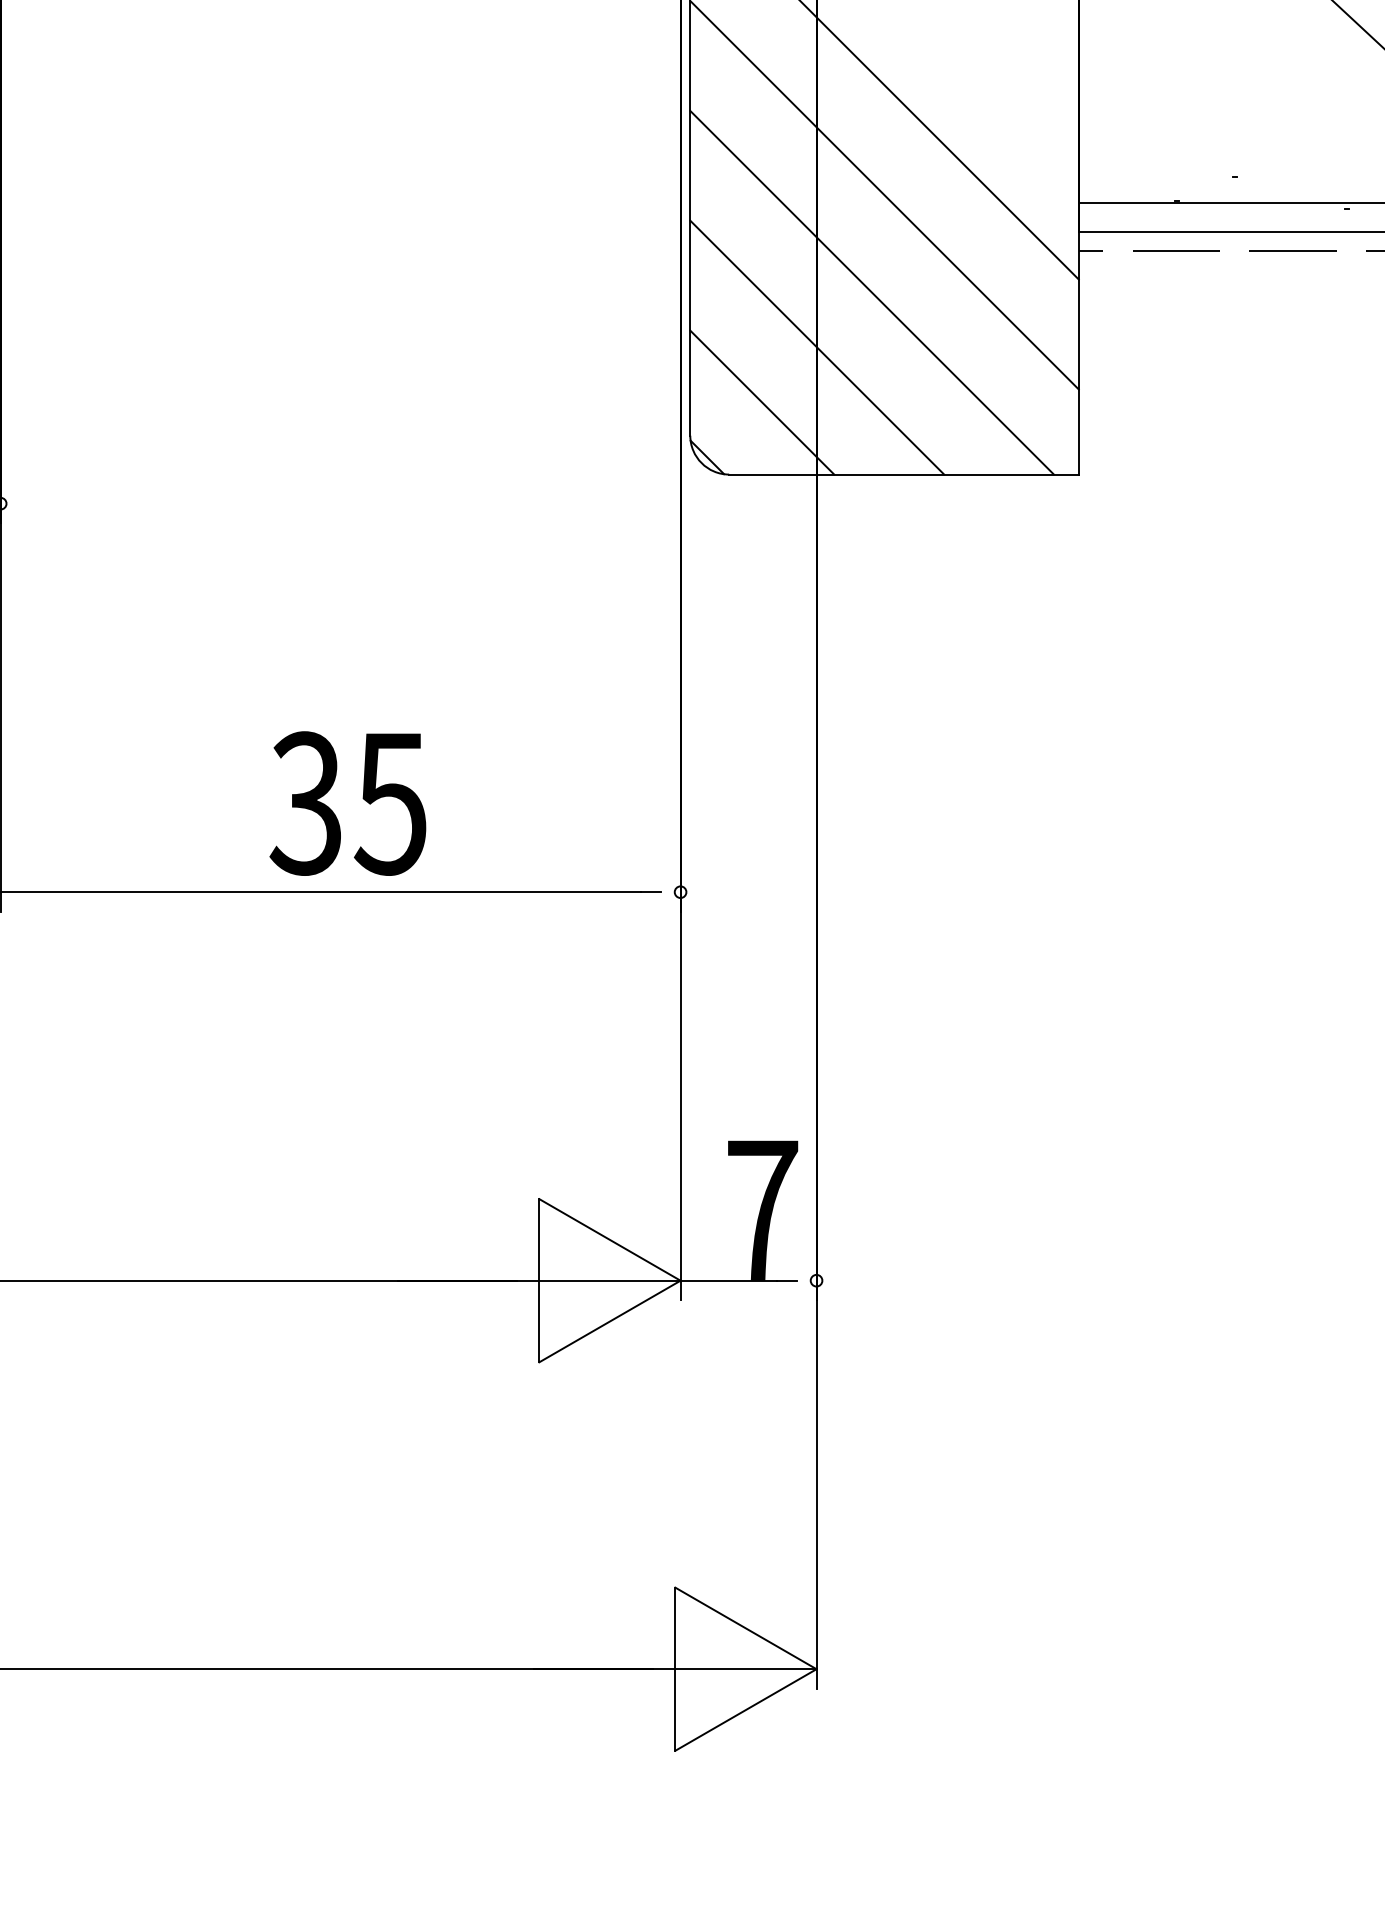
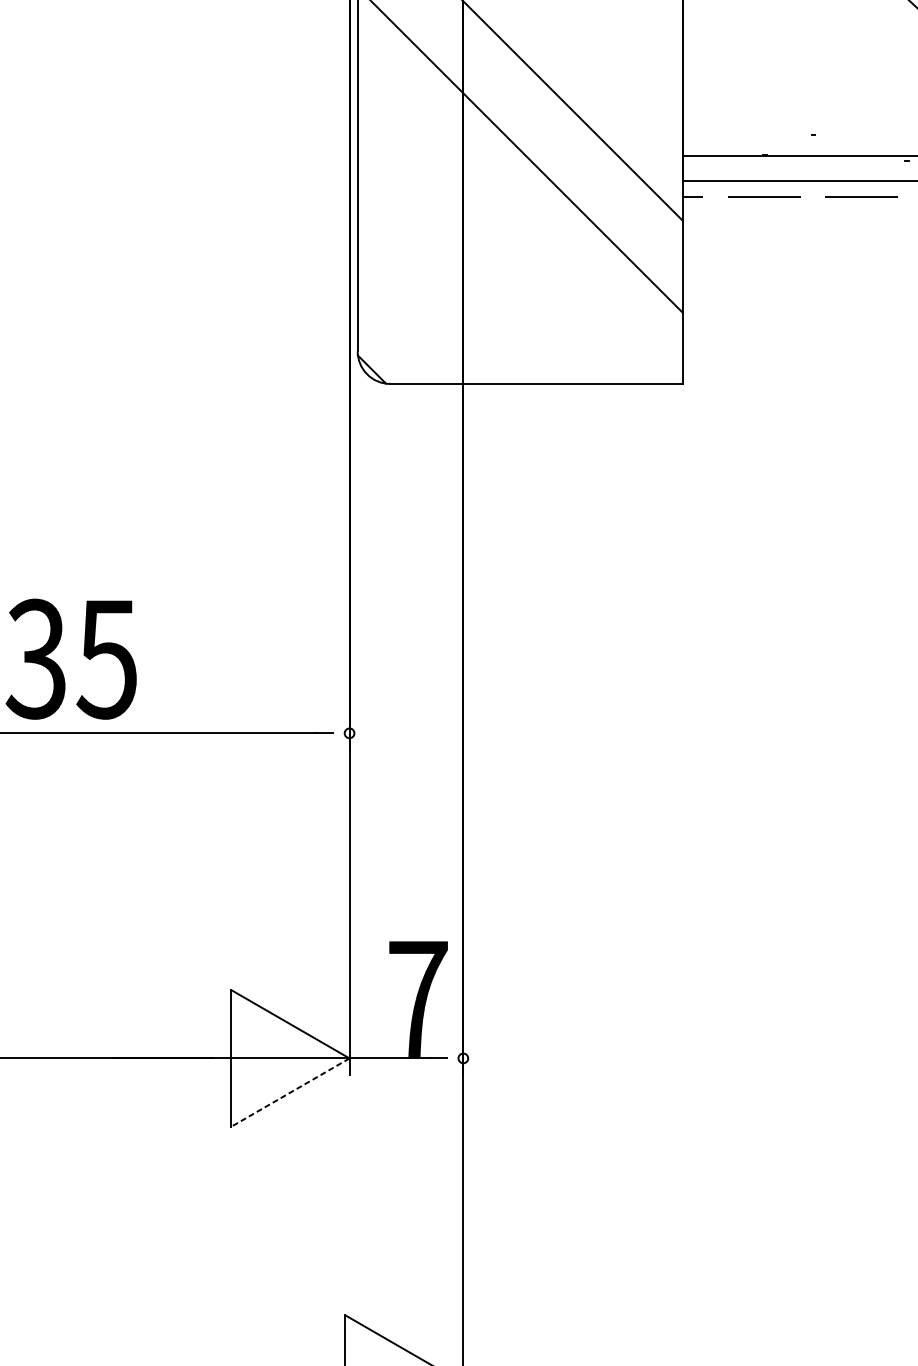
line: (871, 292) -> (509, 231), removed
line: (817, 347) -> (464, 277), removed
line: (762, 402) -> (418, 323), removed
line: (609, 1321) -> (290, 1092), solid -> dashed

